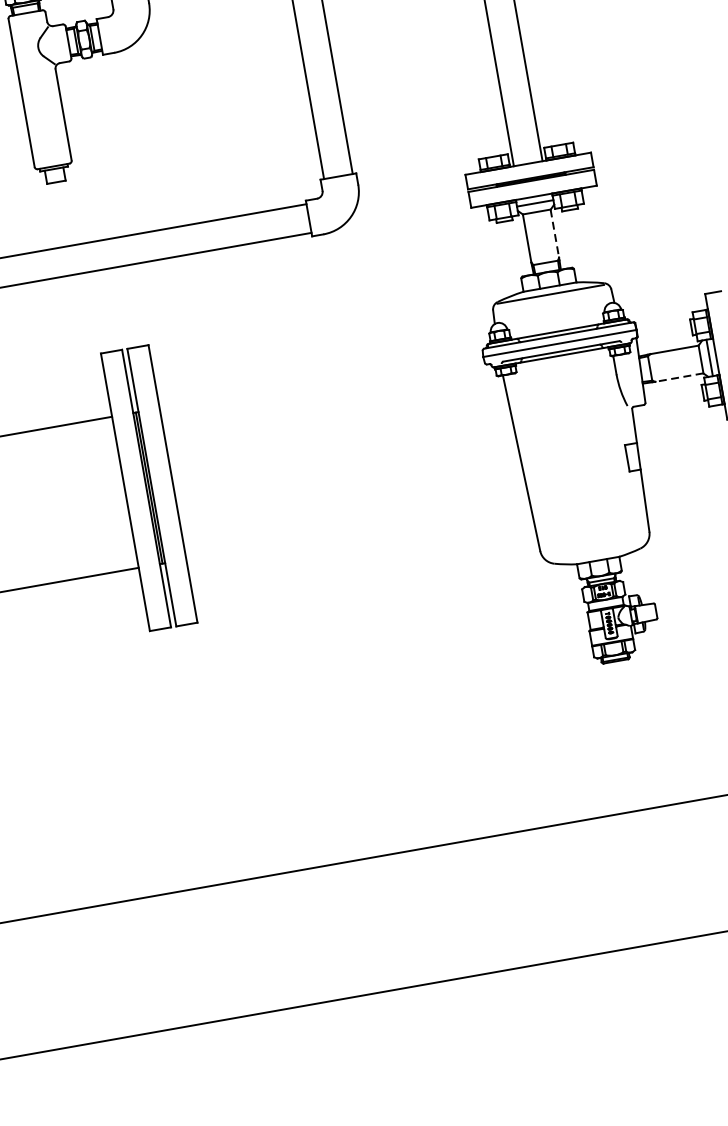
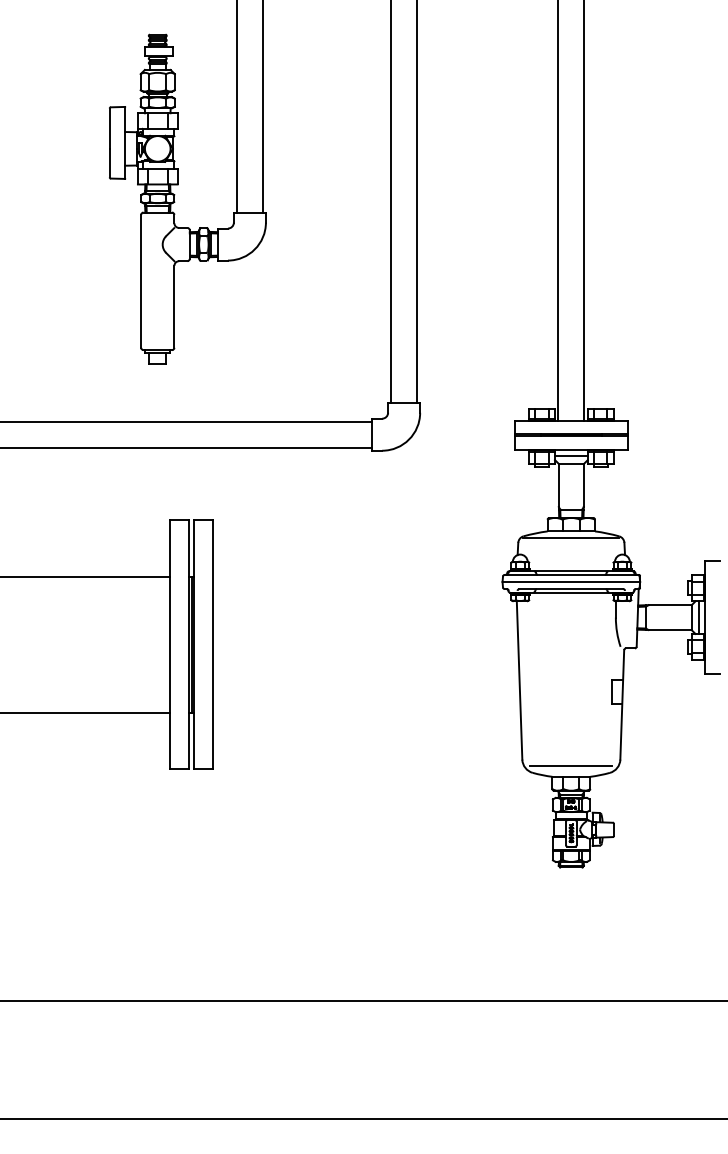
line: (554, 233) -> (583, 485), dashed -> solid
line: (679, 378) -> (670, 630), dashed -> solid
line: (595, 549) -> (570, 766), added

